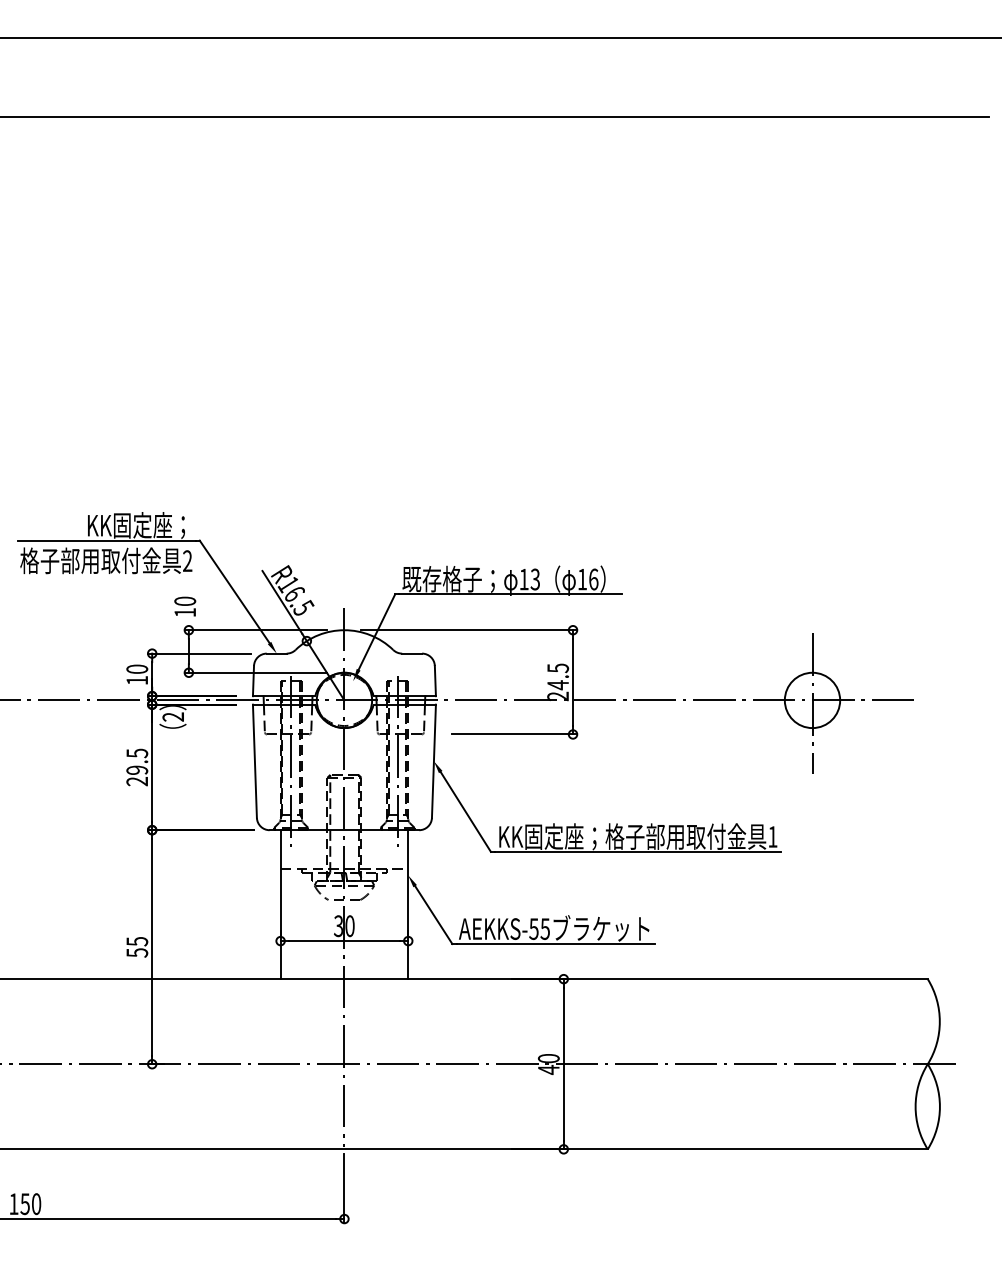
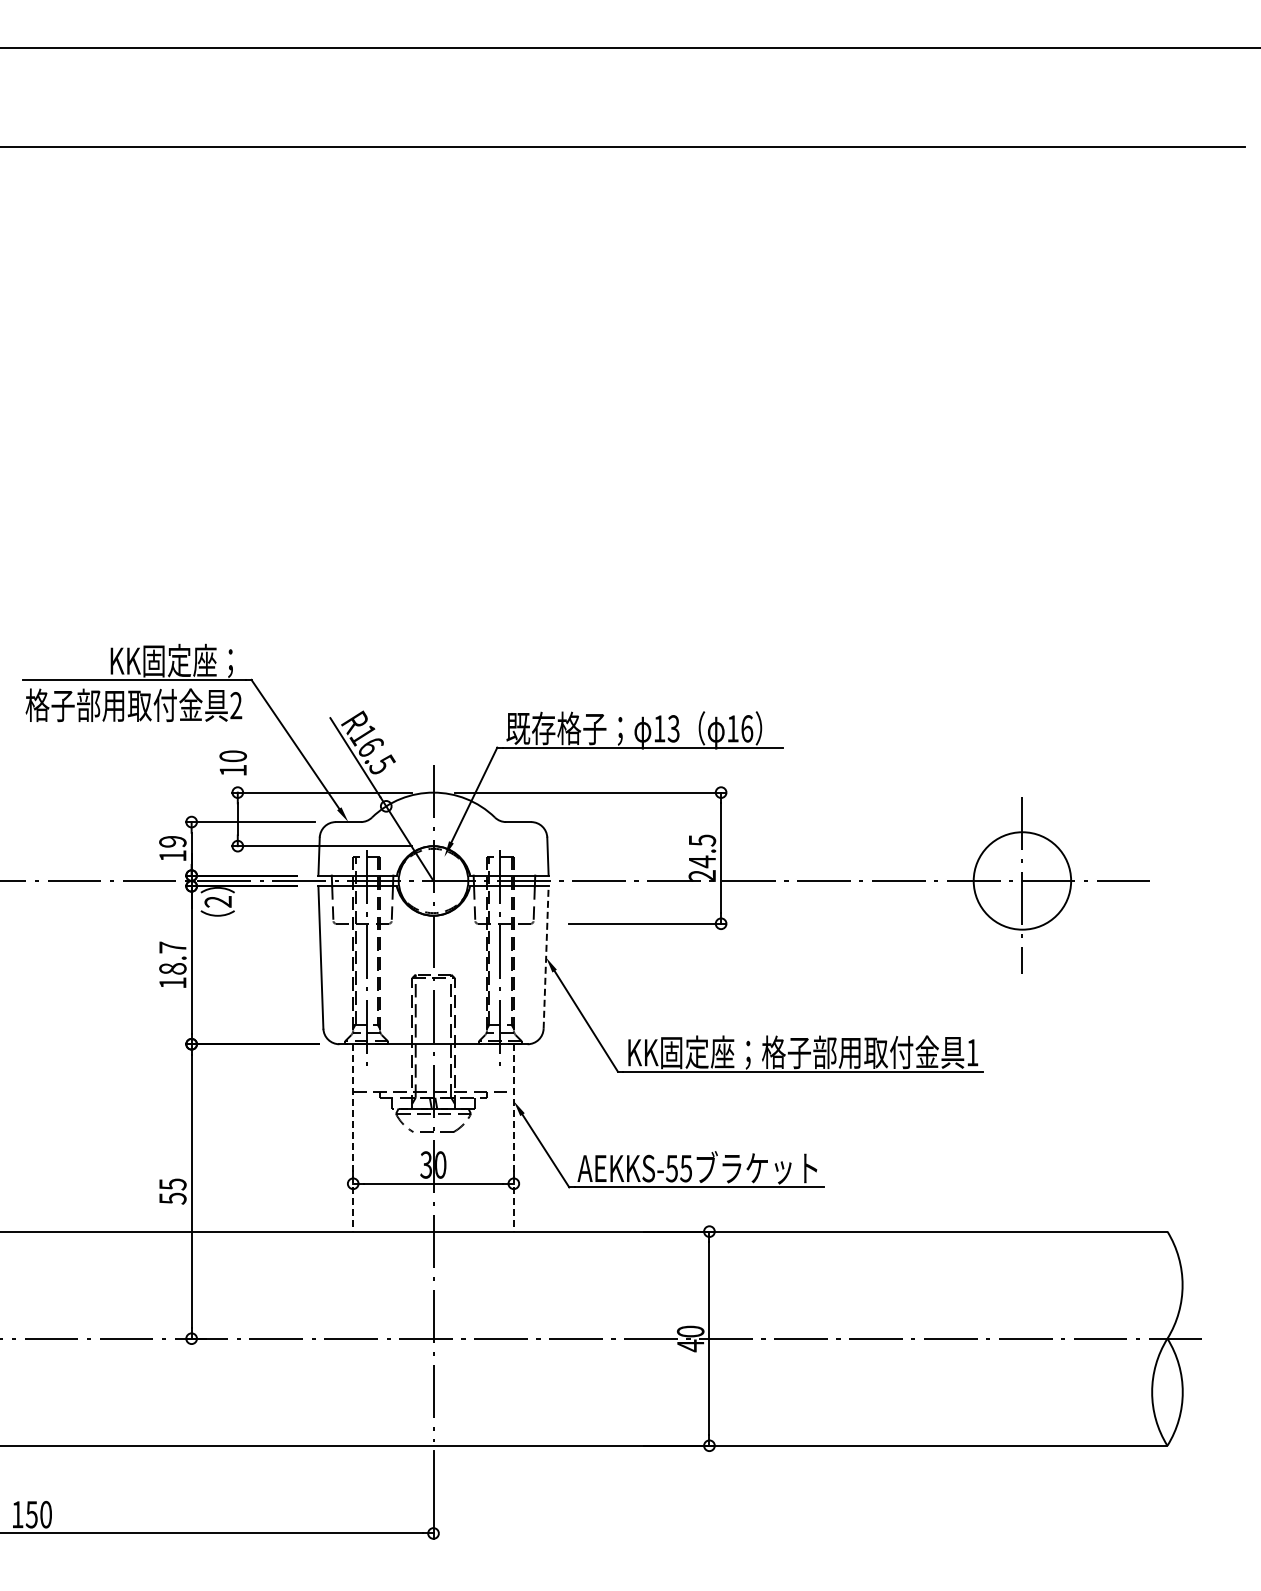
text: (136, 669) -> (172, 841), 10 -> 19
circle: (812, 700) -> (1022, 880), size x1.4
line: (434, 761) -> (546, 957), solid -> dashed
text: (136, 766) -> (172, 964), 29.5 -> 18.7
line: (280, 904) -> (353, 1137), solid -> dashed
line: (408, 904) -> (513, 1137), solid -> dashed

